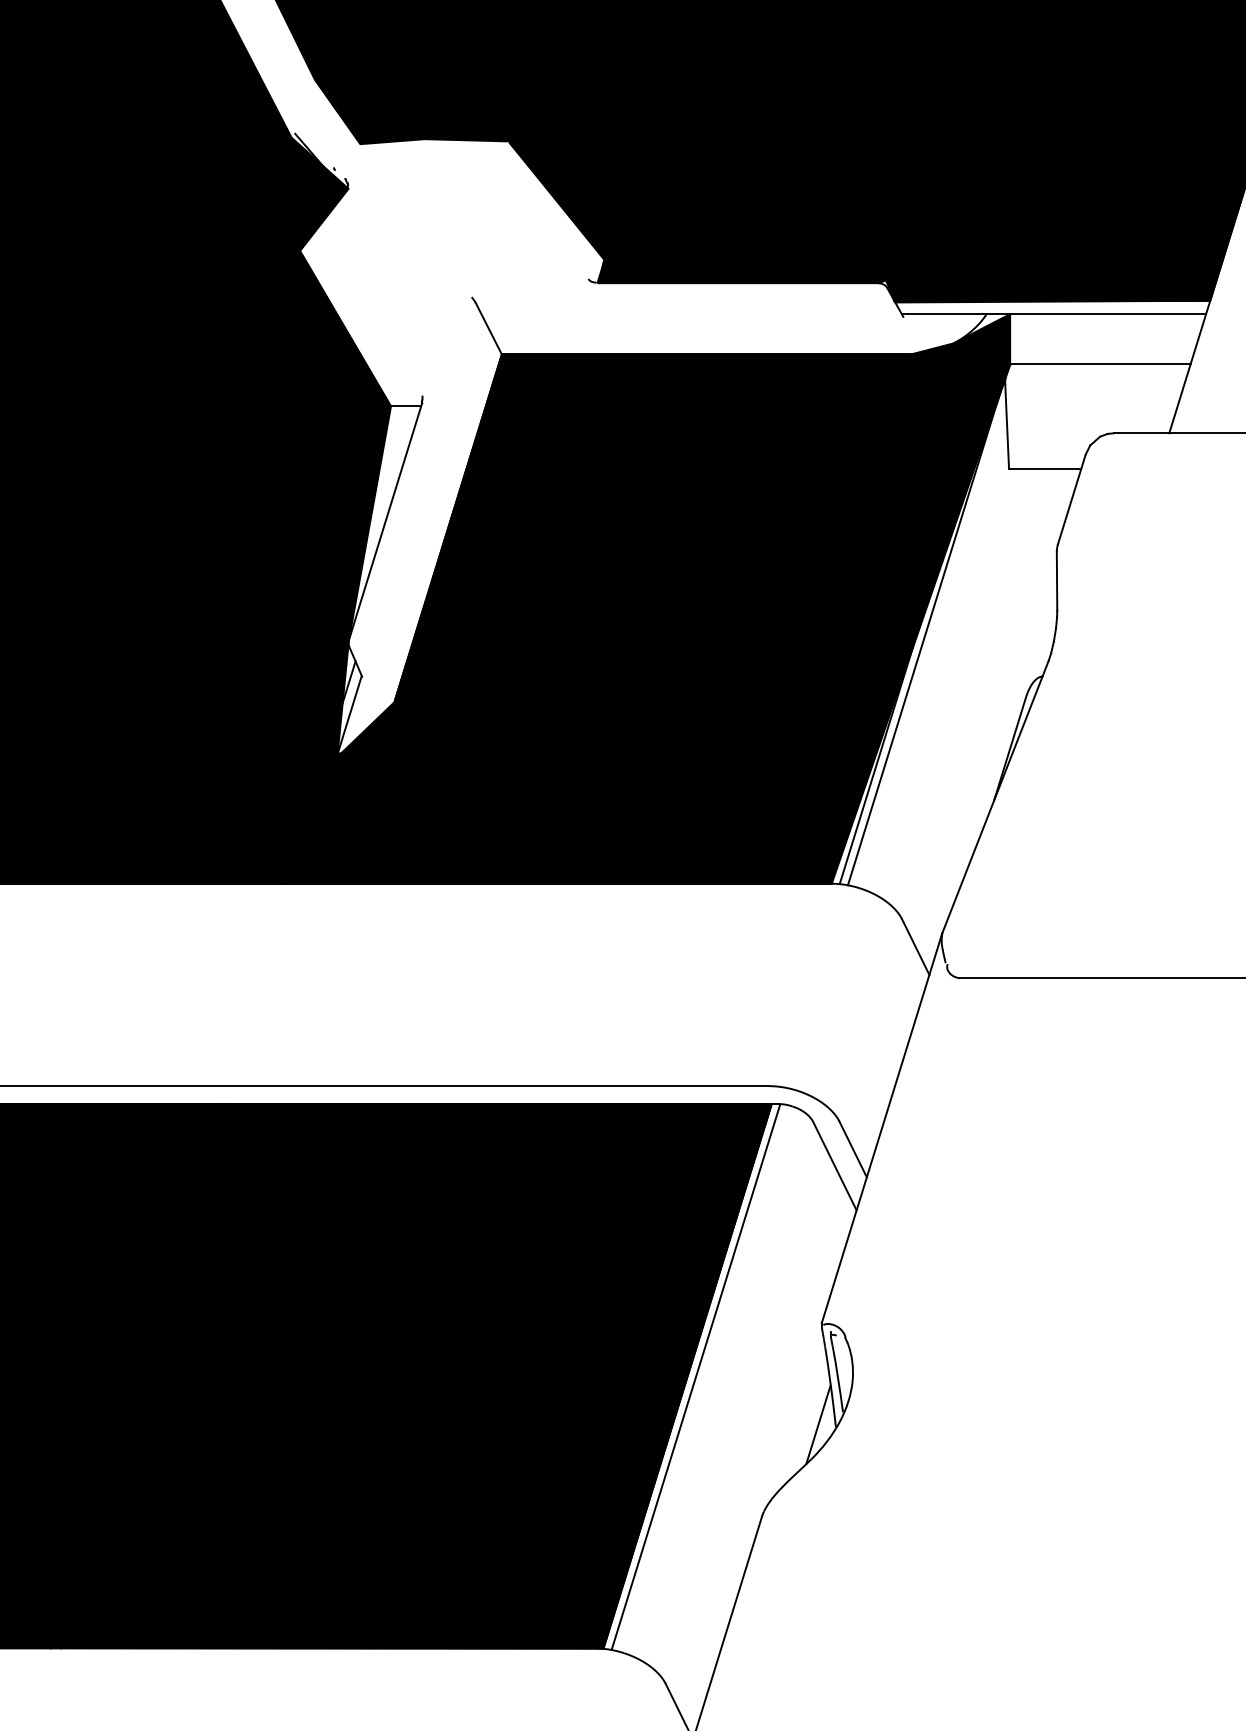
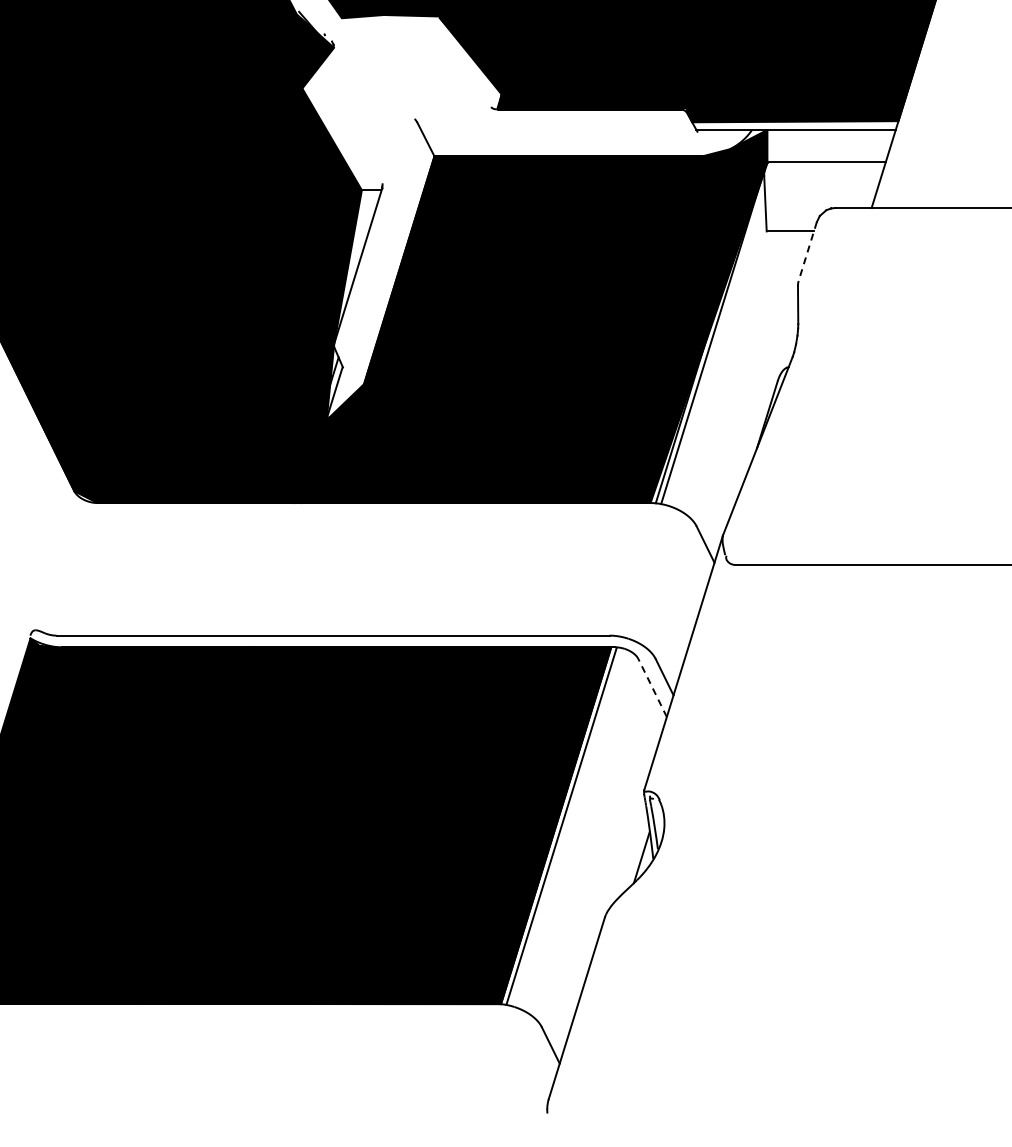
line: (1071, 499) -> (807, 251), solid -> dashed
line: (834, 1165) -> (652, 687), solid -> dashed

